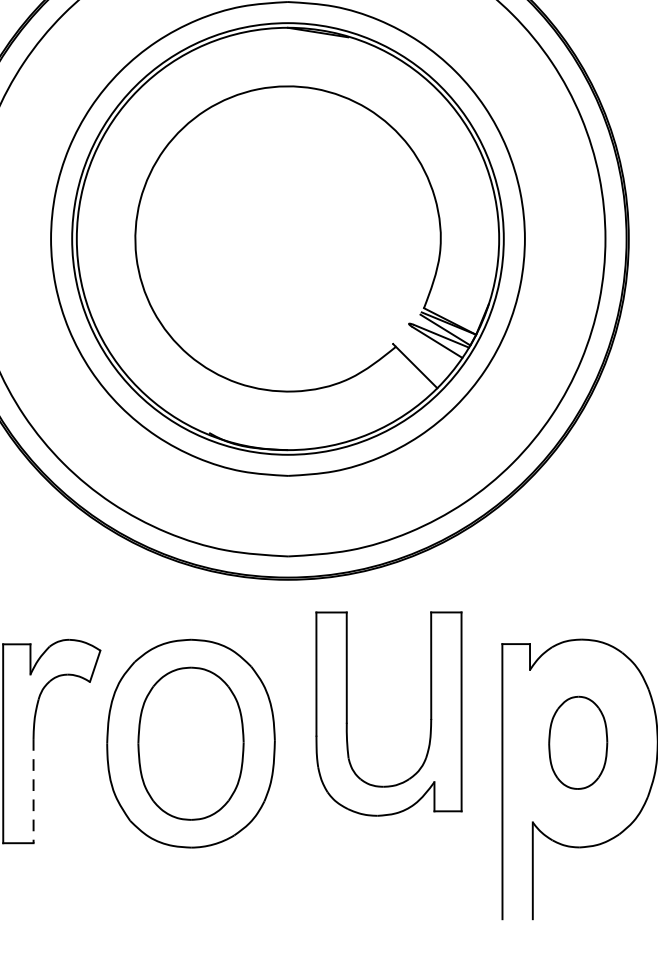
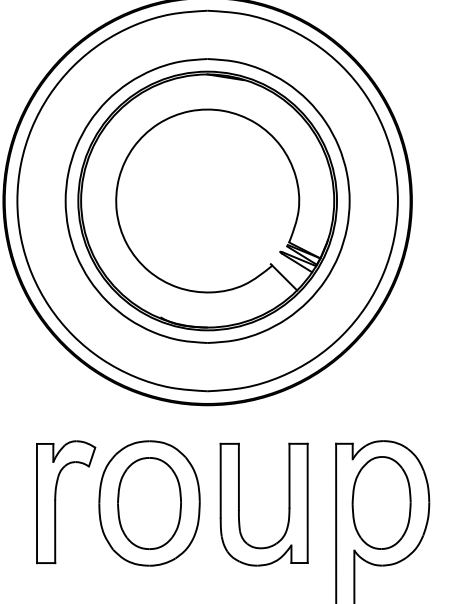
part: (347, 713) -> (239, 504), moved
part: (578, 742) -> (381, 502), size x1.67
line: (34, 792) -> (55, 532), dashed -> solid

